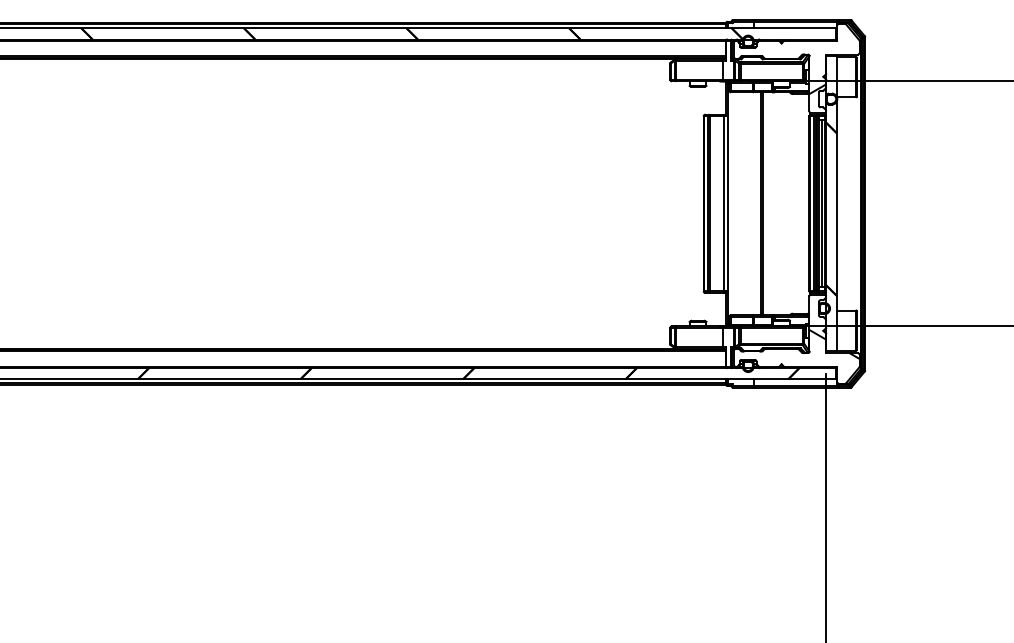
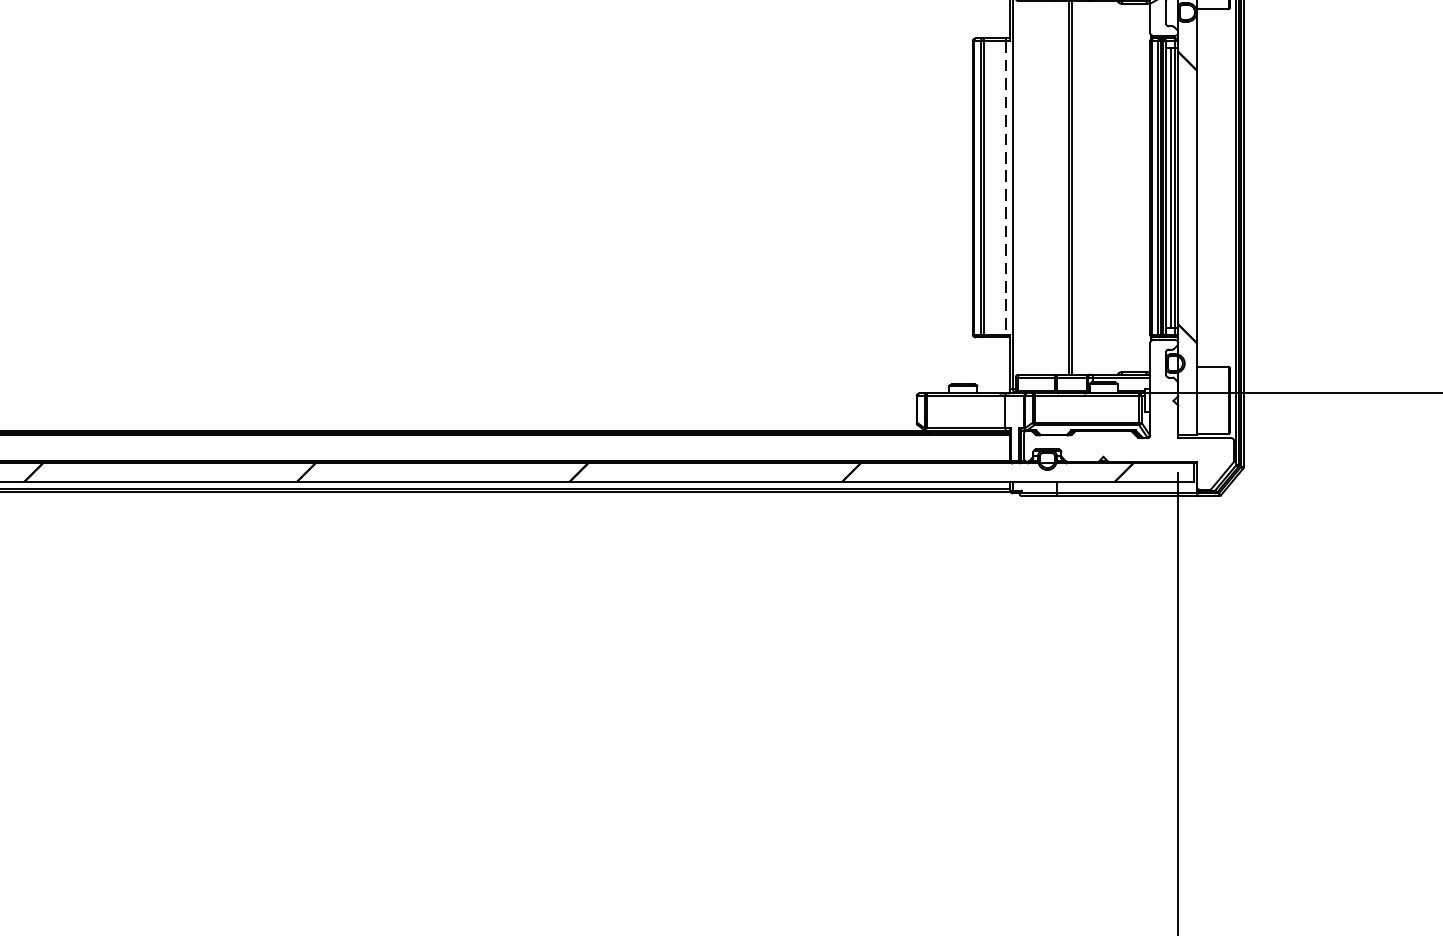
line: (723, 204) -> (1006, 189), solid -> dashed
hatch: (834, 344) -> (1192, 423), removed

